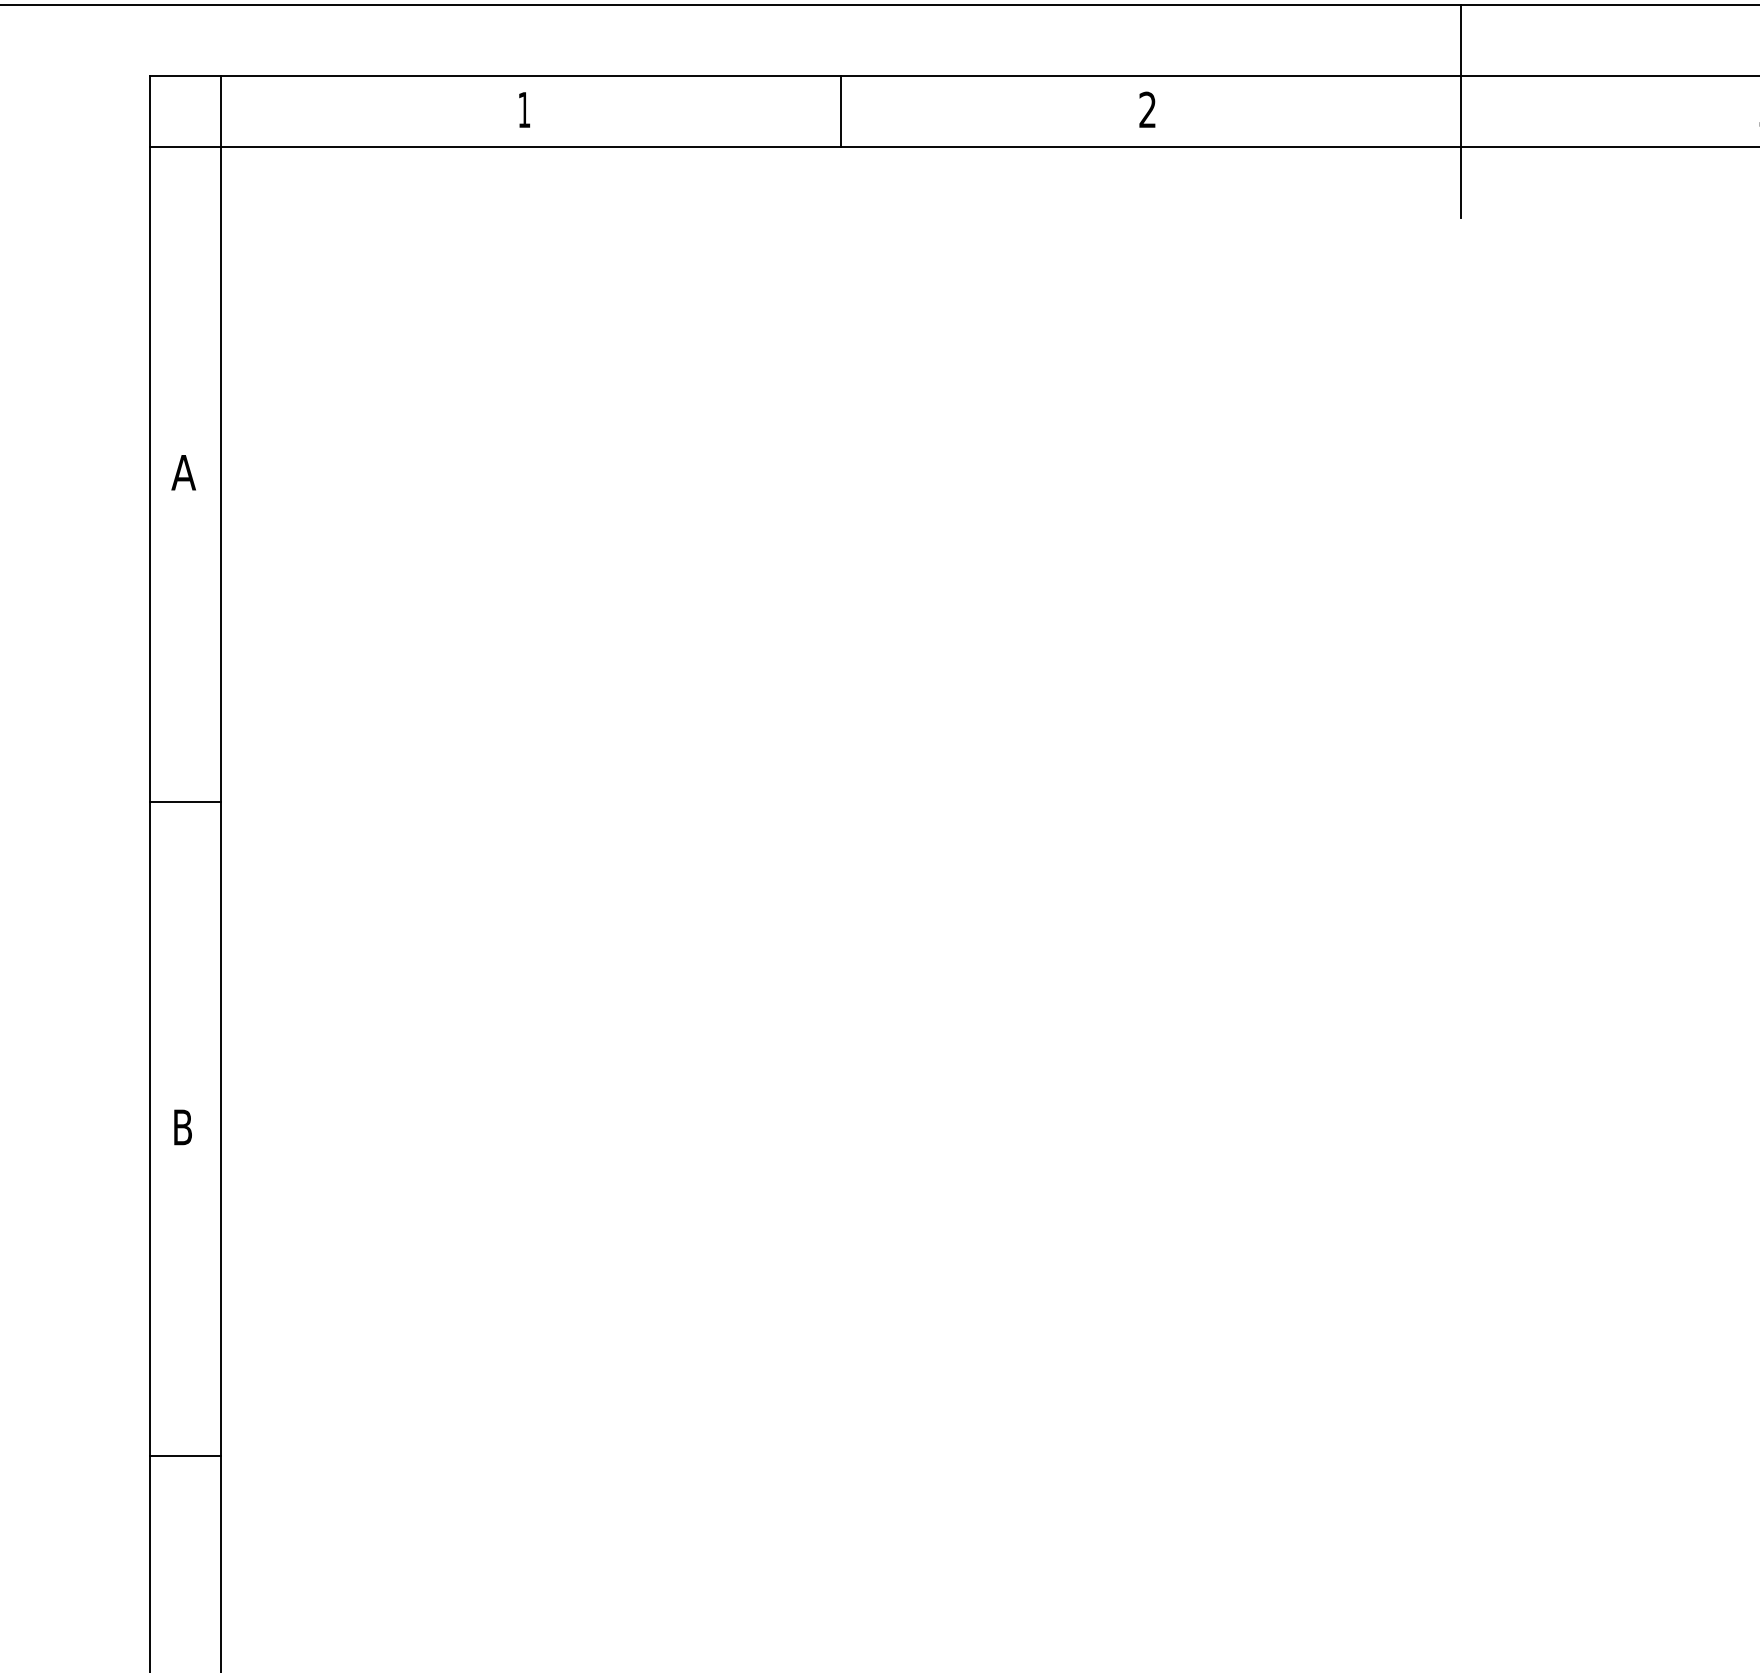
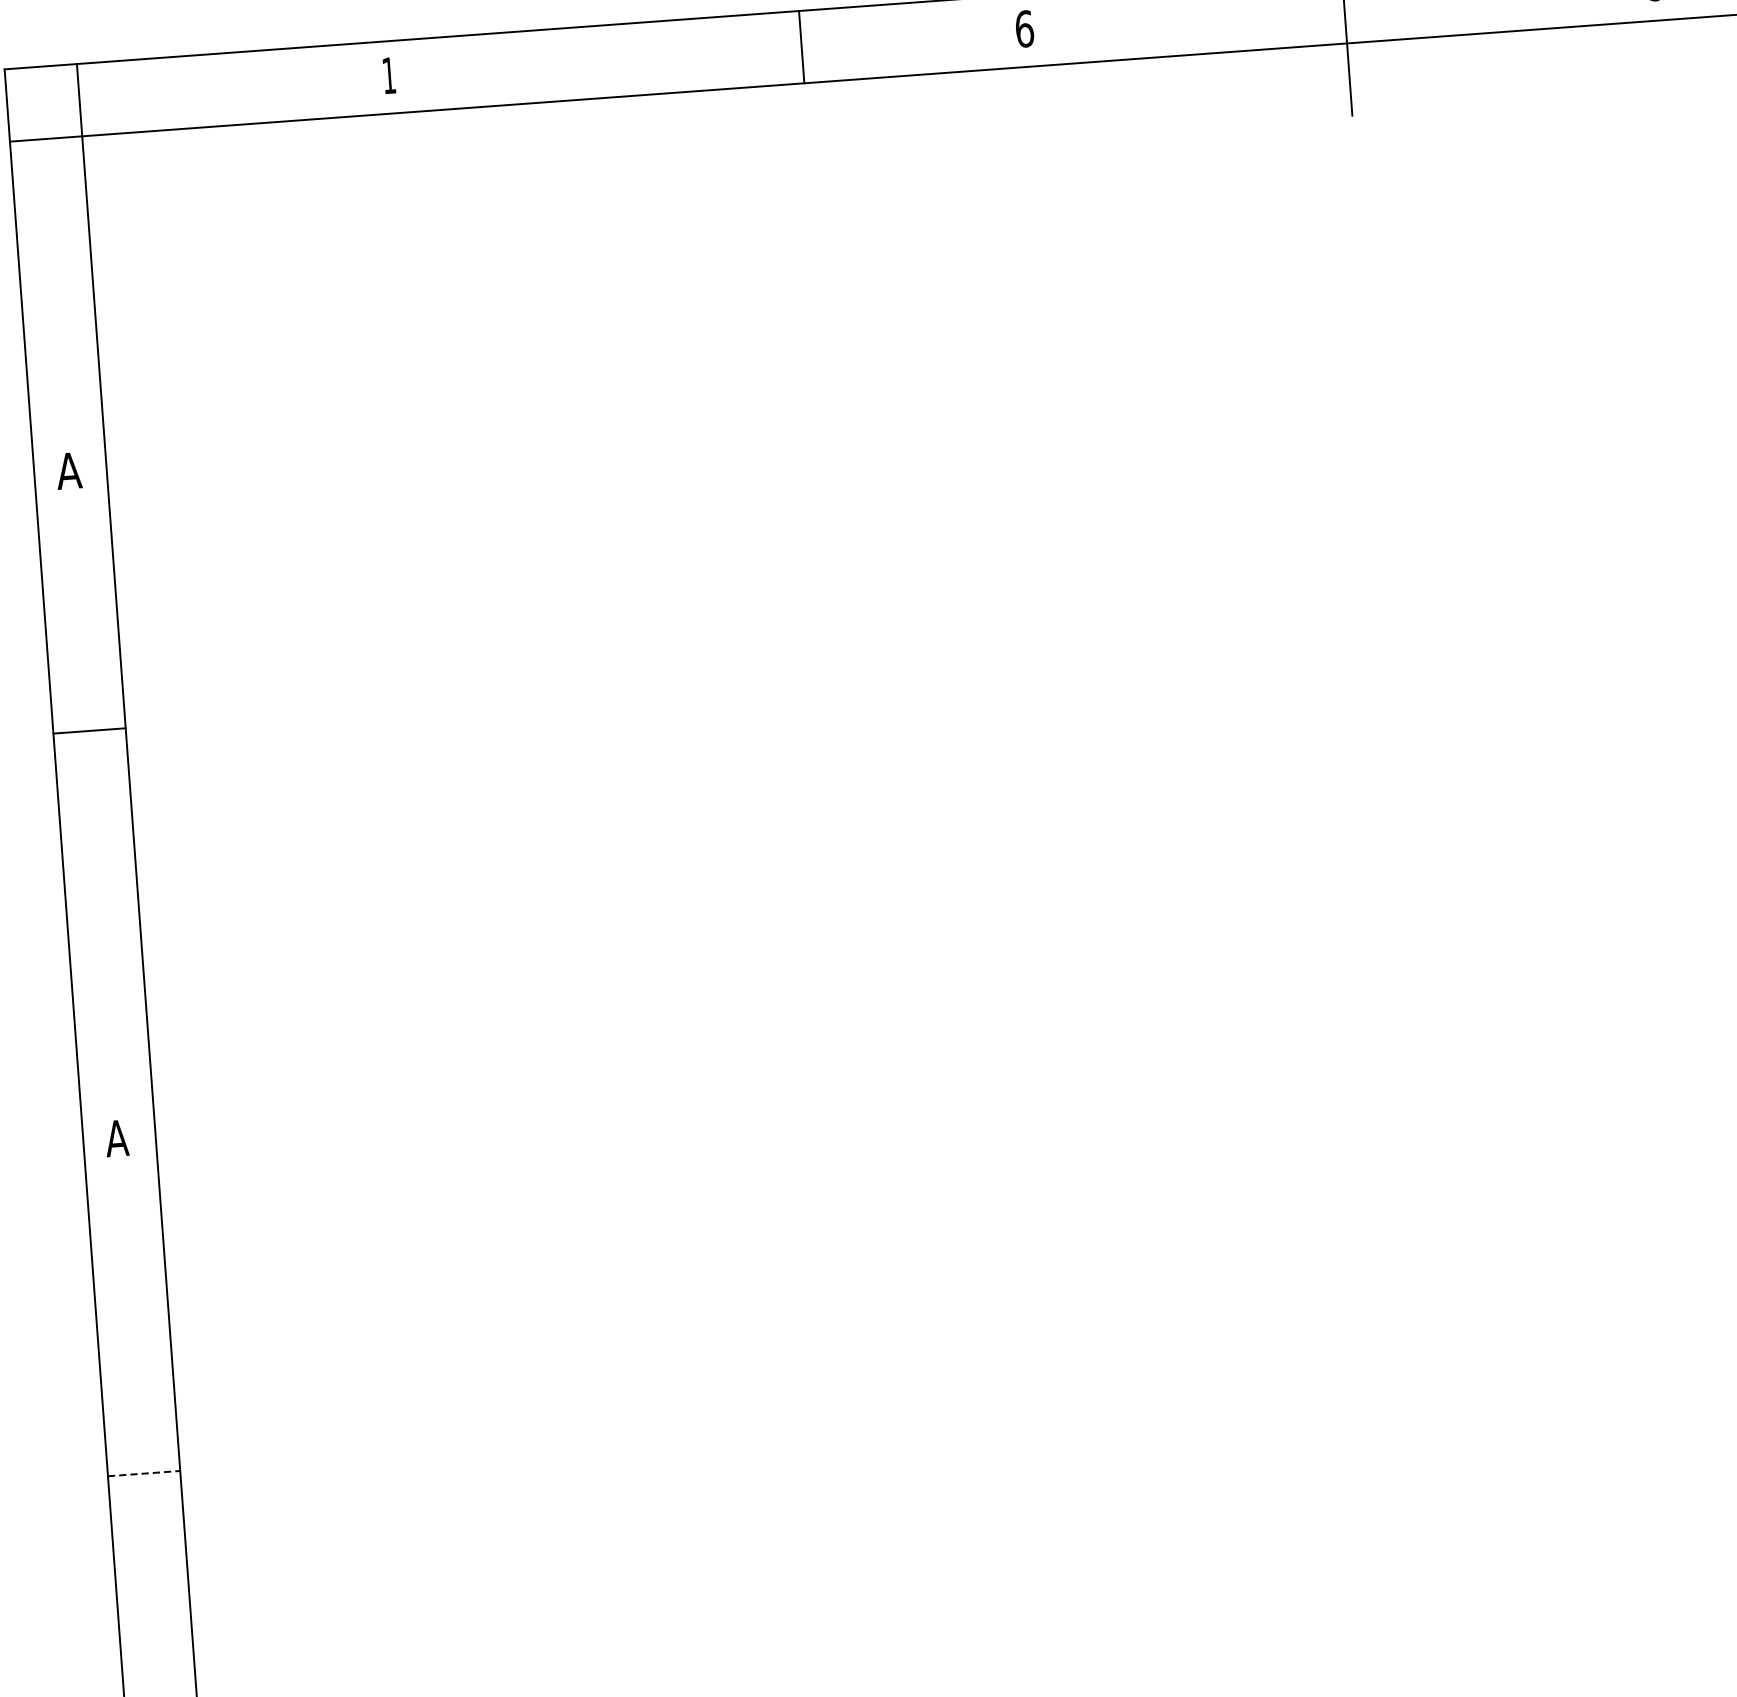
text: (1147, 109) -> (1024, 28), 2 -> 6
line: (840, 111) -> (801, 47), moved
line: (184, 801) -> (88, 730), moved
text: (182, 1127) -> (116, 1138), B -> A
line: (185, 1456) -> (144, 1473), solid -> dashed

